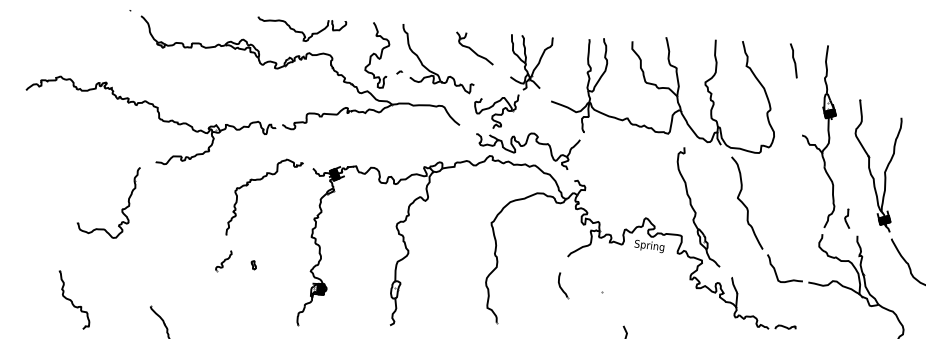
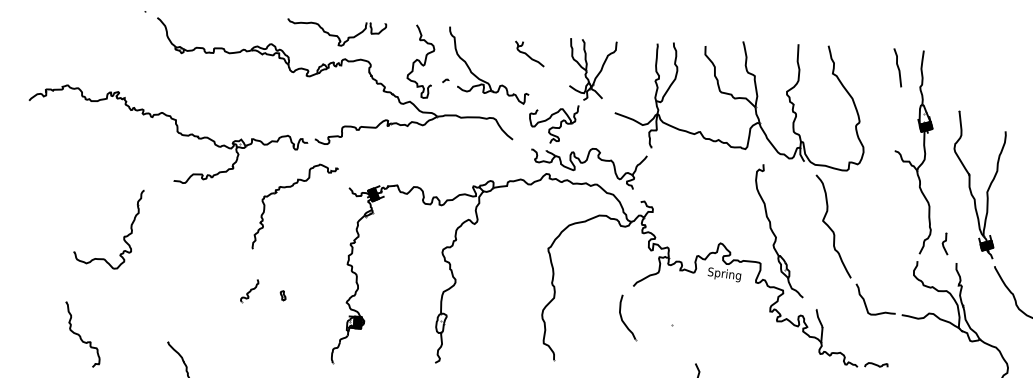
part: (474, 48) -> (529, 54), size x0.7
curve: (793, 60) -> (897, 67), moved
part: (260, 180) -> (290, 187), moved
part: (121, 209) -> (123, 236), moved
part: (563, 285) -> (628, 318), size x1.6

